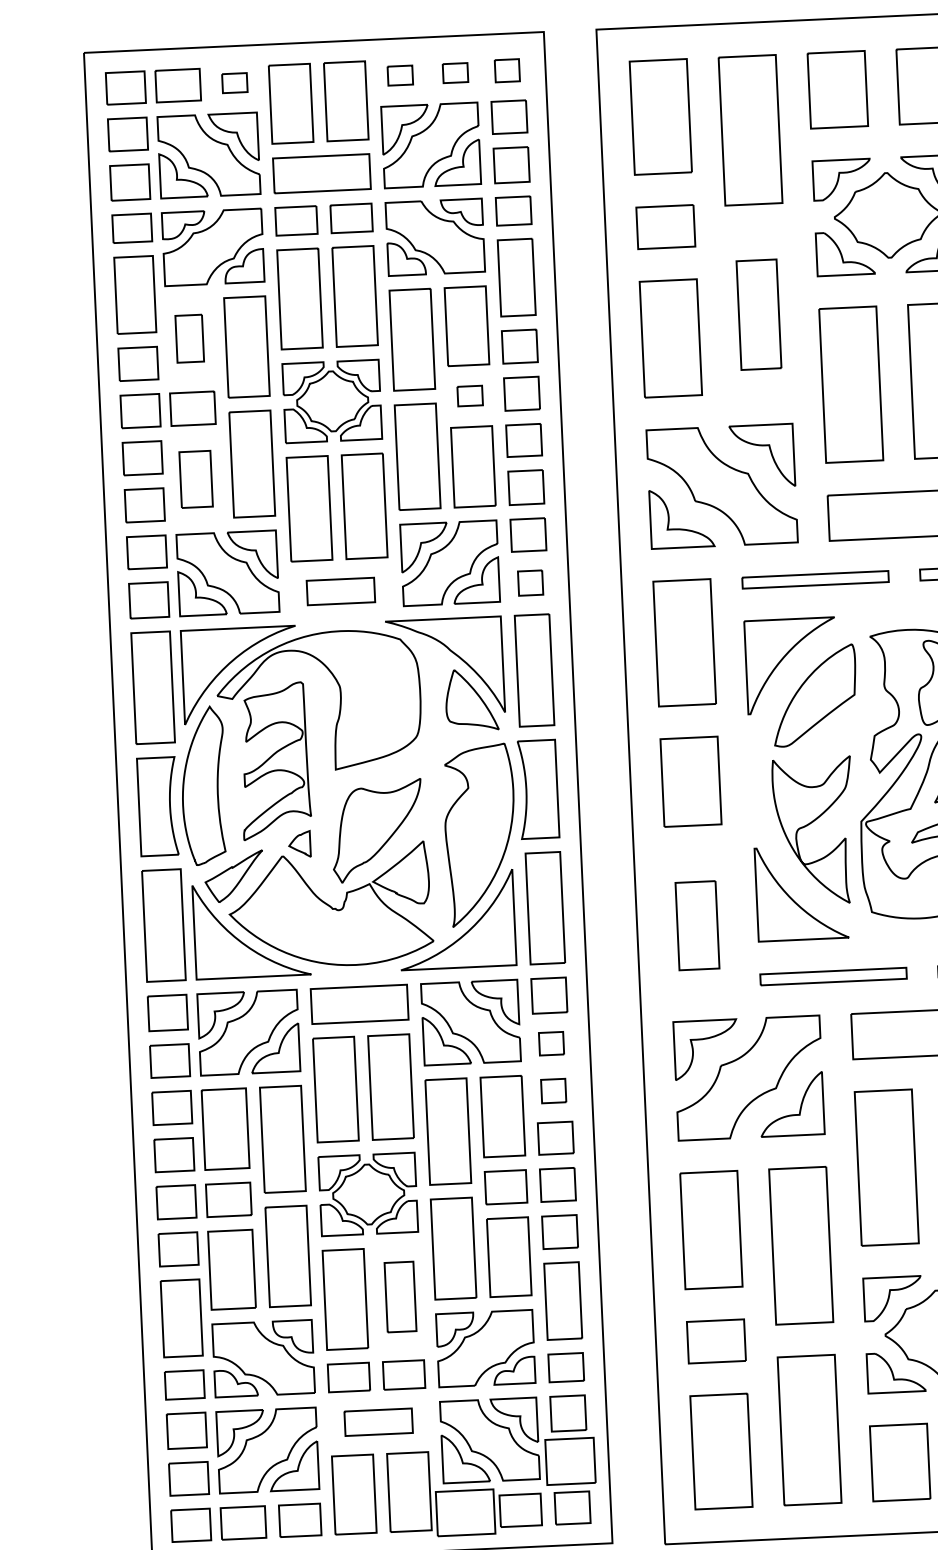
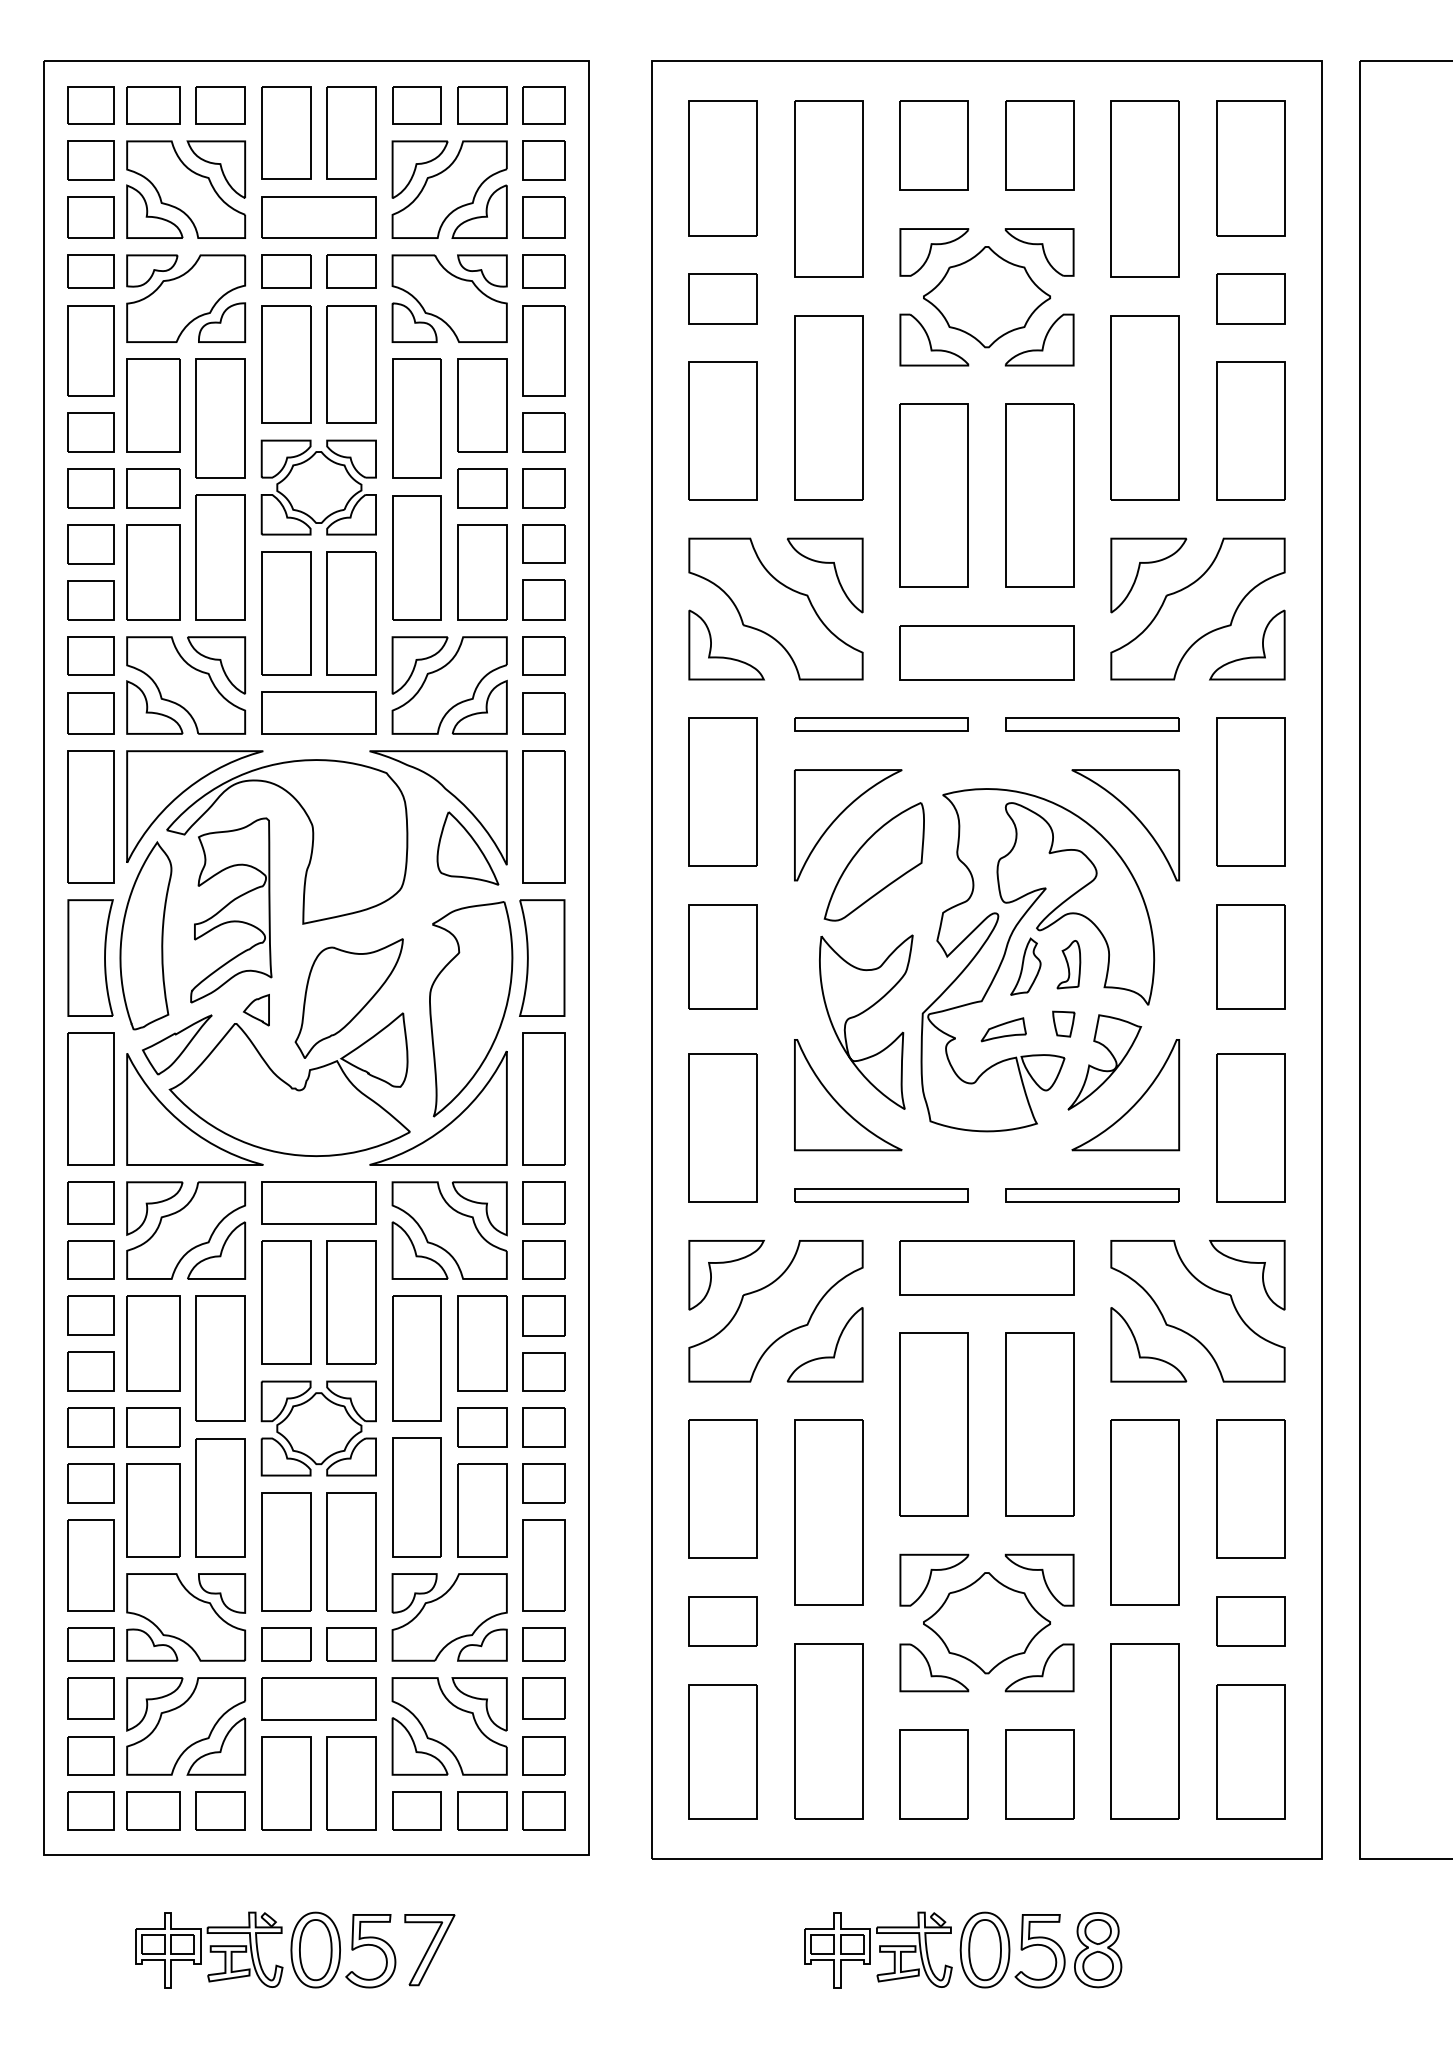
part: (506, 70) -> (543, 105), size x1.43
part: (455, 73) -> (482, 105), size x1.67
part: (399, 75) -> (416, 105), size x1.67
part: (234, 83) -> (220, 105), size x1.67
part: (758, 314) -> (828, 407), size x1.43
part: (189, 338) -> (153, 405), size x1.67
part: (470, 395) -> (482, 488), size x1.67
part: (196, 479) -> (153, 572), size x1.43
part: (530, 583) -> (543, 713), size x1.43
part: (340, 591) -> (318, 712), size x1.43
part: (696, 925) -> (722, 1127), size x1.43
part: (551, 1043) -> (543, 1259), size x1.43
part: (553, 1090) -> (543, 1315), size x1.43
part: (400, 1296) -> (351, 1551), size x1.43
part: (378, 1421) -> (318, 1698), size x1.43
part: (570, 1461) -> (543, 1755), size x0.71
part: (465, 1512) -> (416, 1810), size x0.71

